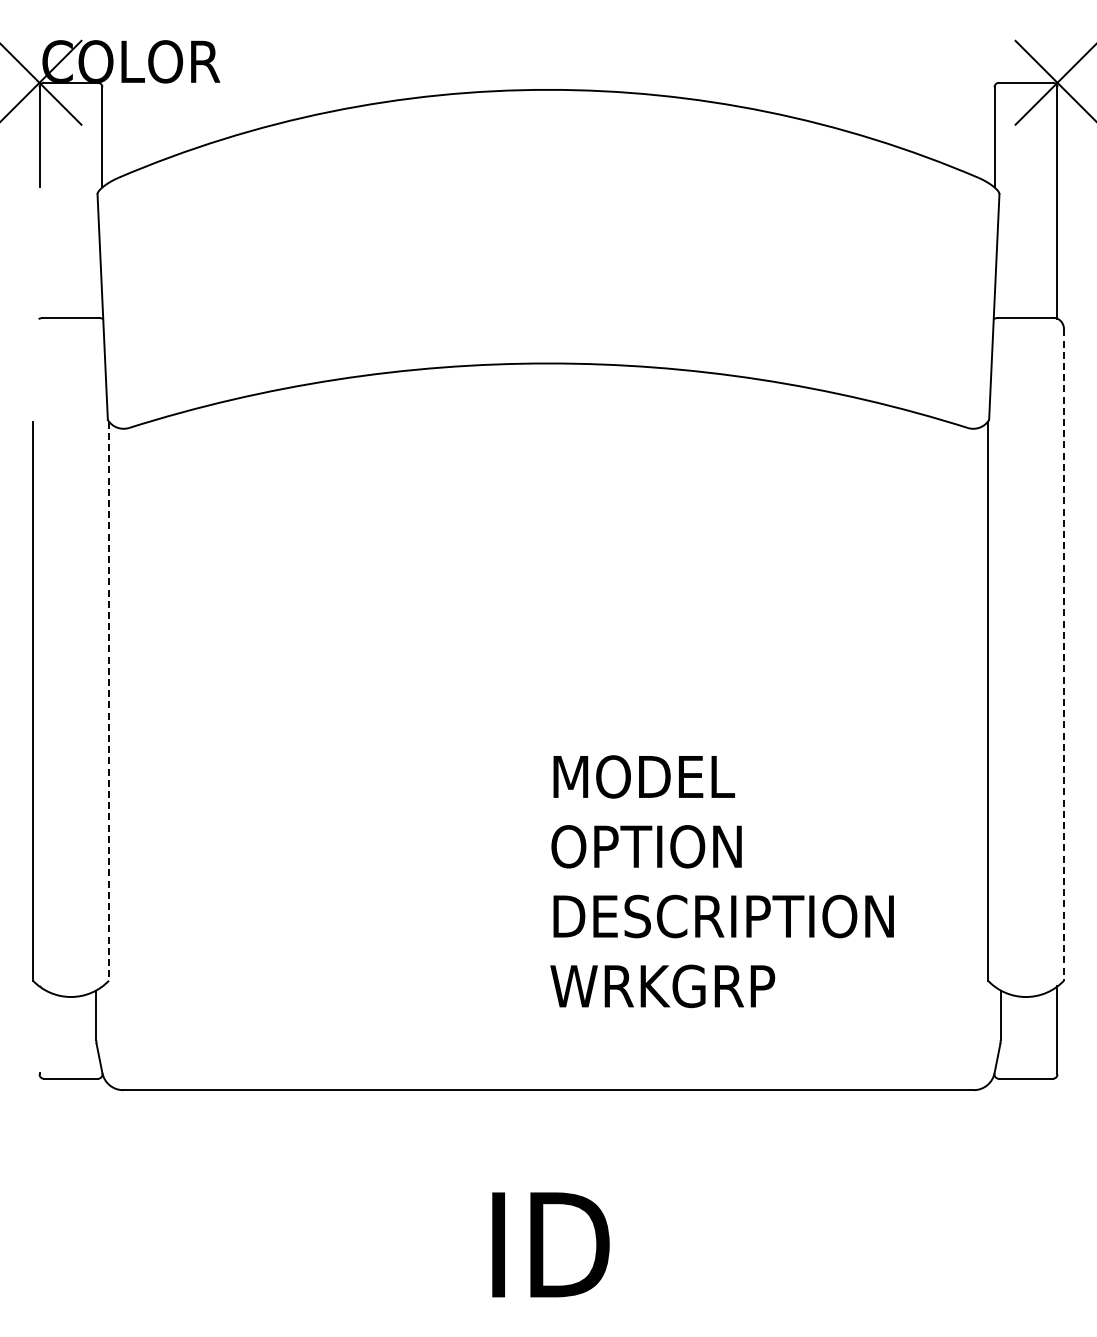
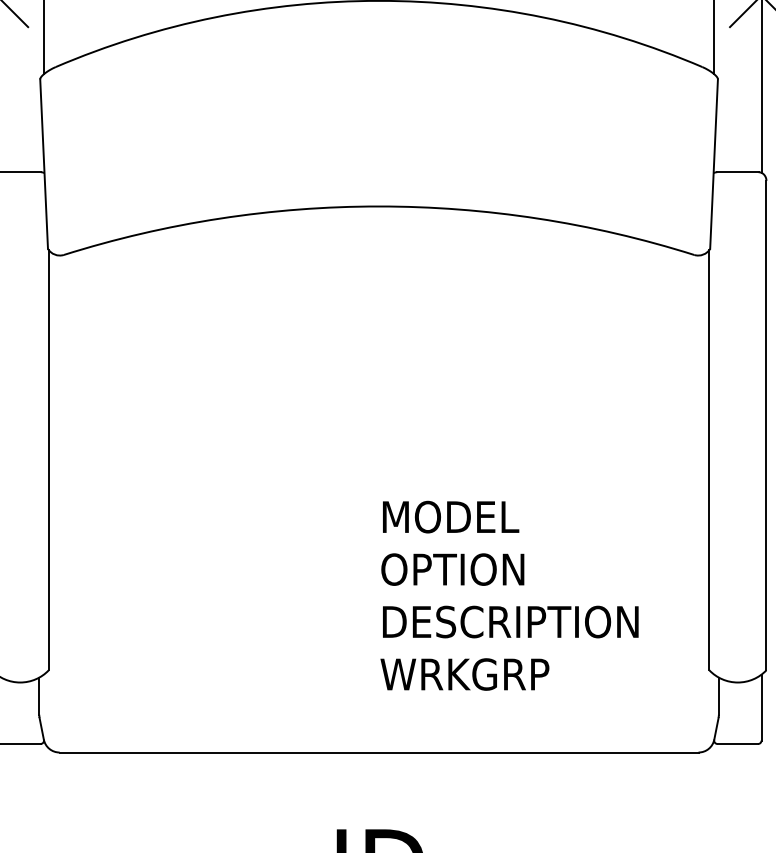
line: (1064, 655) -> (766, 425), dashed -> solid
line: (109, 701) -> (49, 460), dashed -> solid

